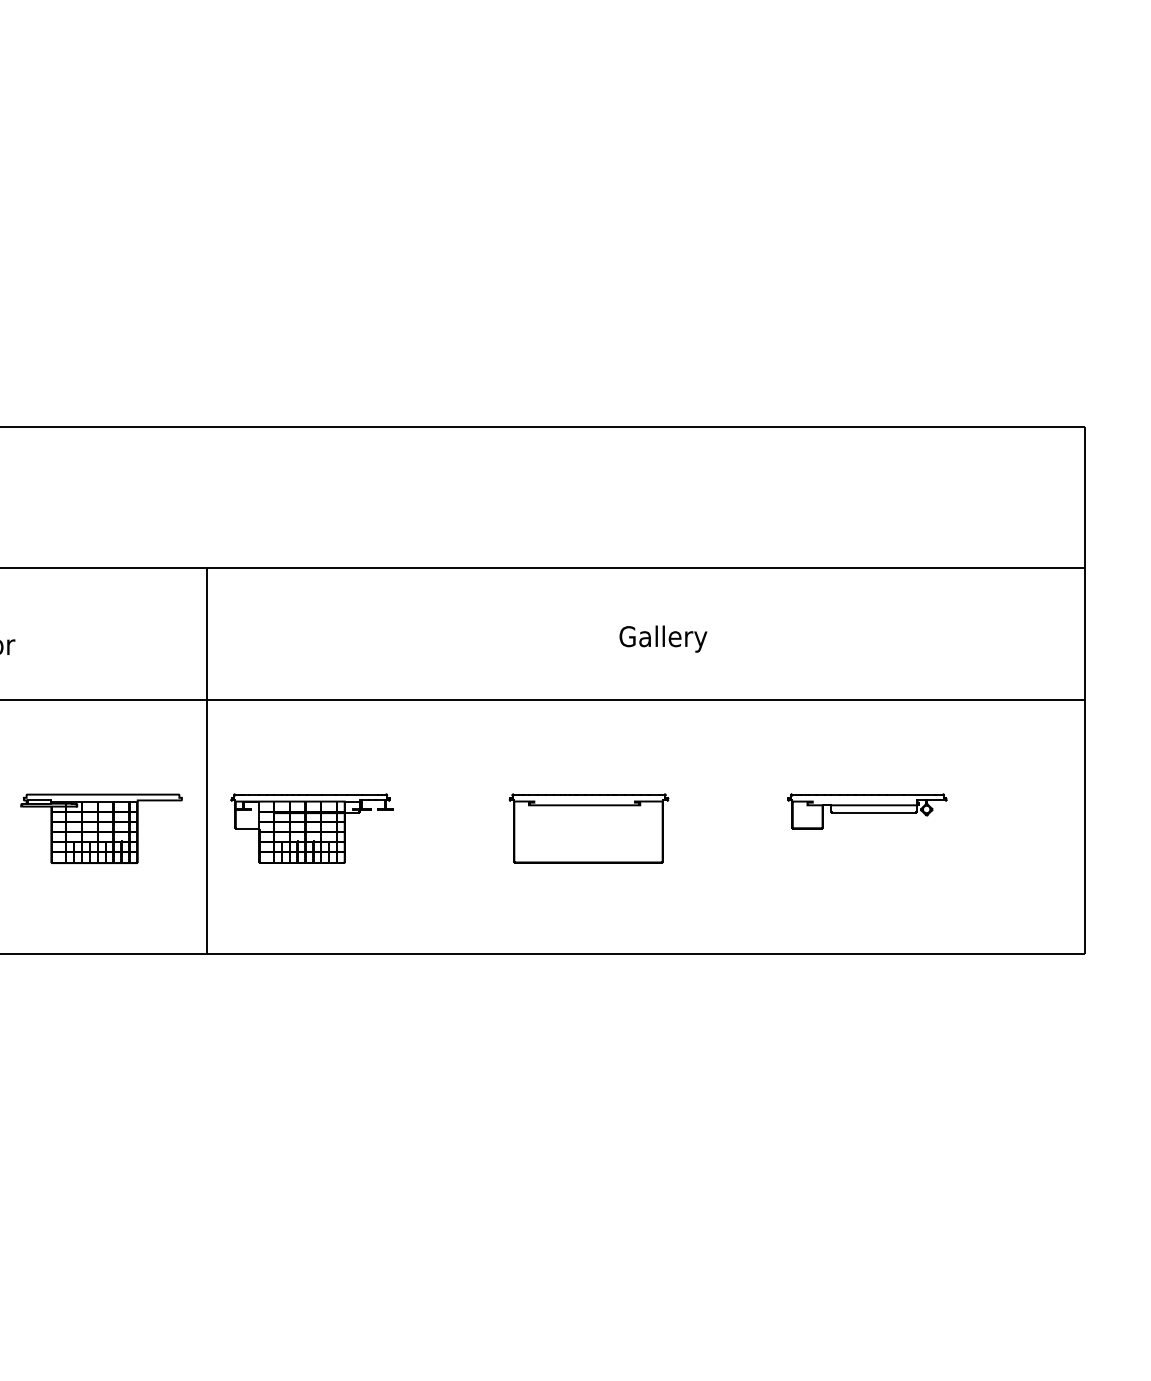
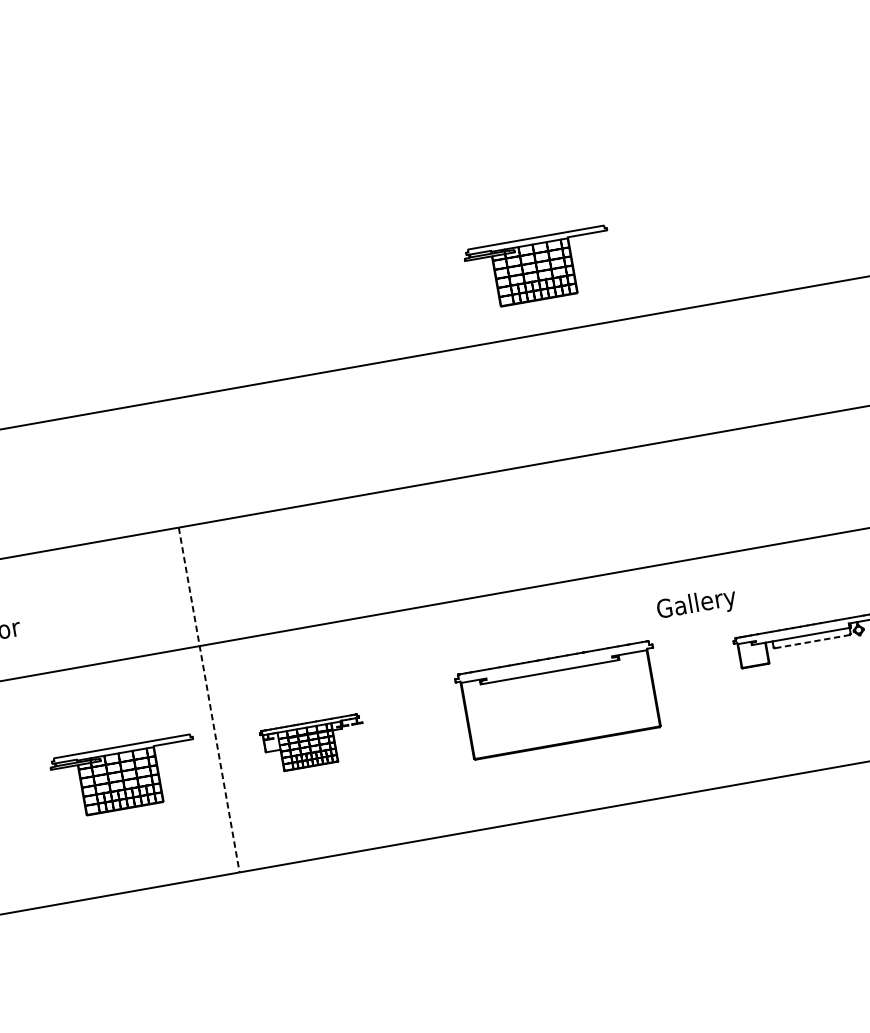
part: (649, 354) -> (540, 268), added
text: (663, 638) -> (696, 604), moved
line: (206, 761) -> (209, 700), solid -> dashed
line: (873, 813) -> (811, 642), solid -> dashed
part: (311, 828) -> (313, 743), size x0.7
part: (588, 828) -> (560, 700), size x1.4

